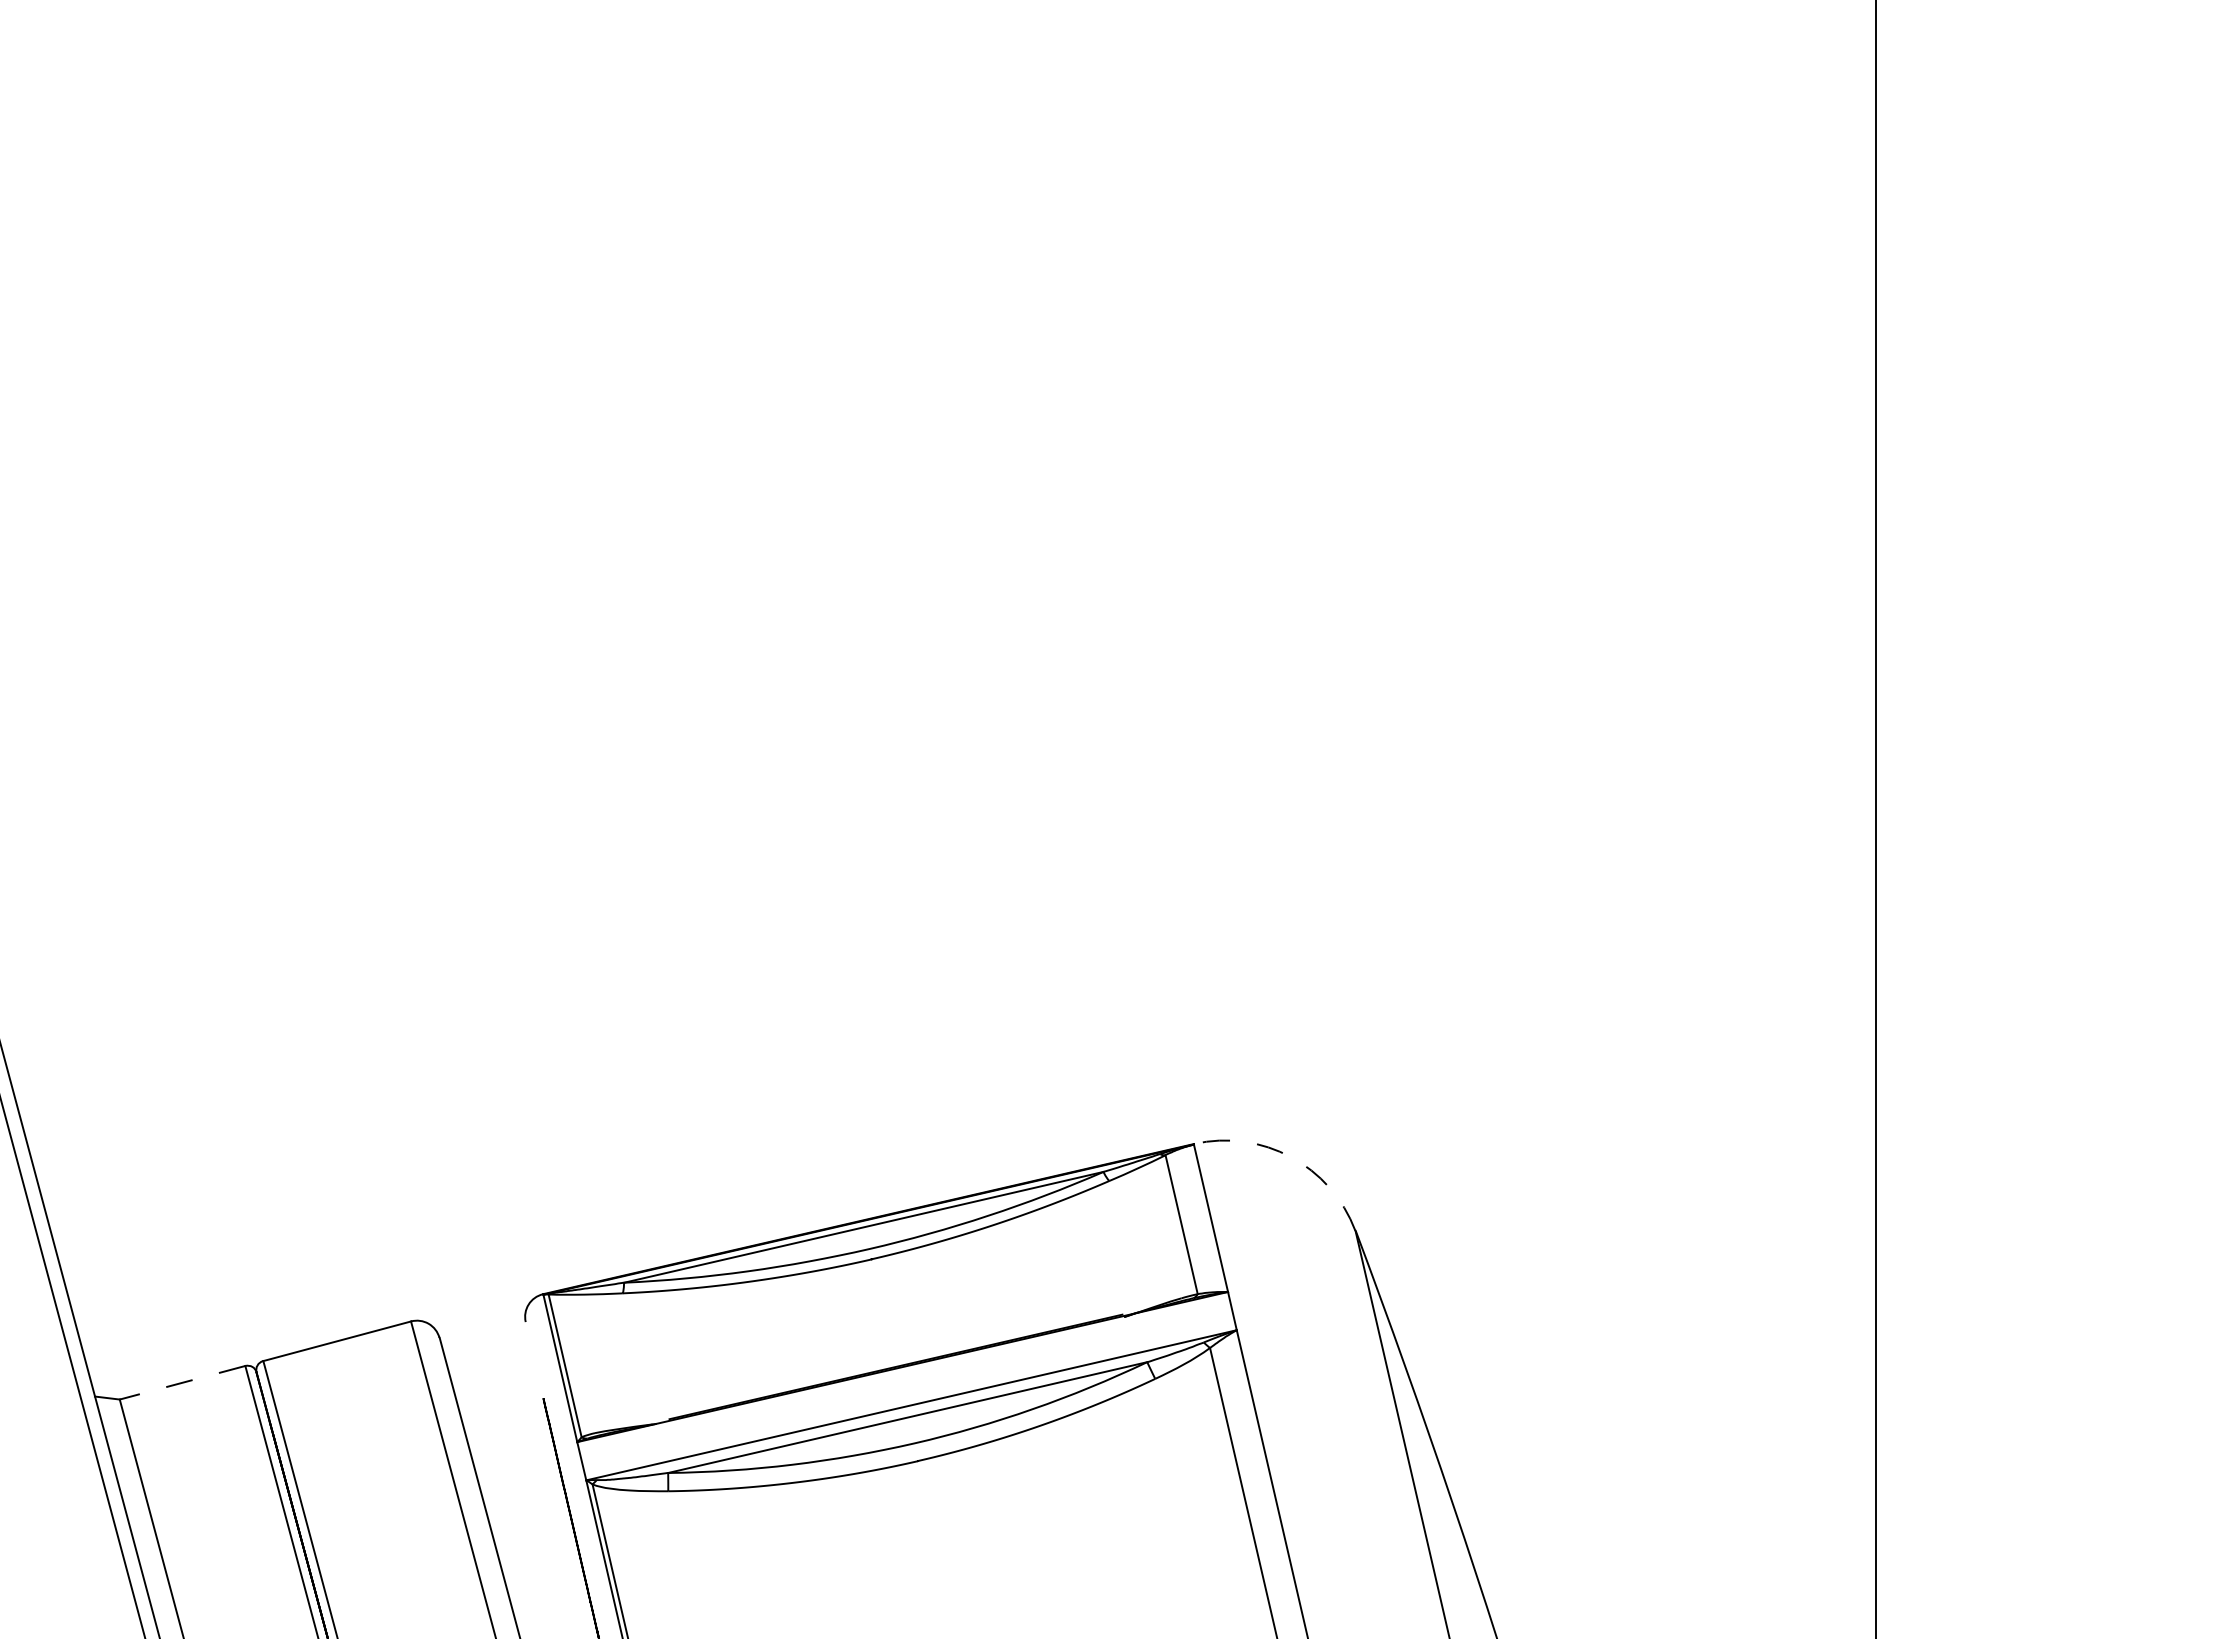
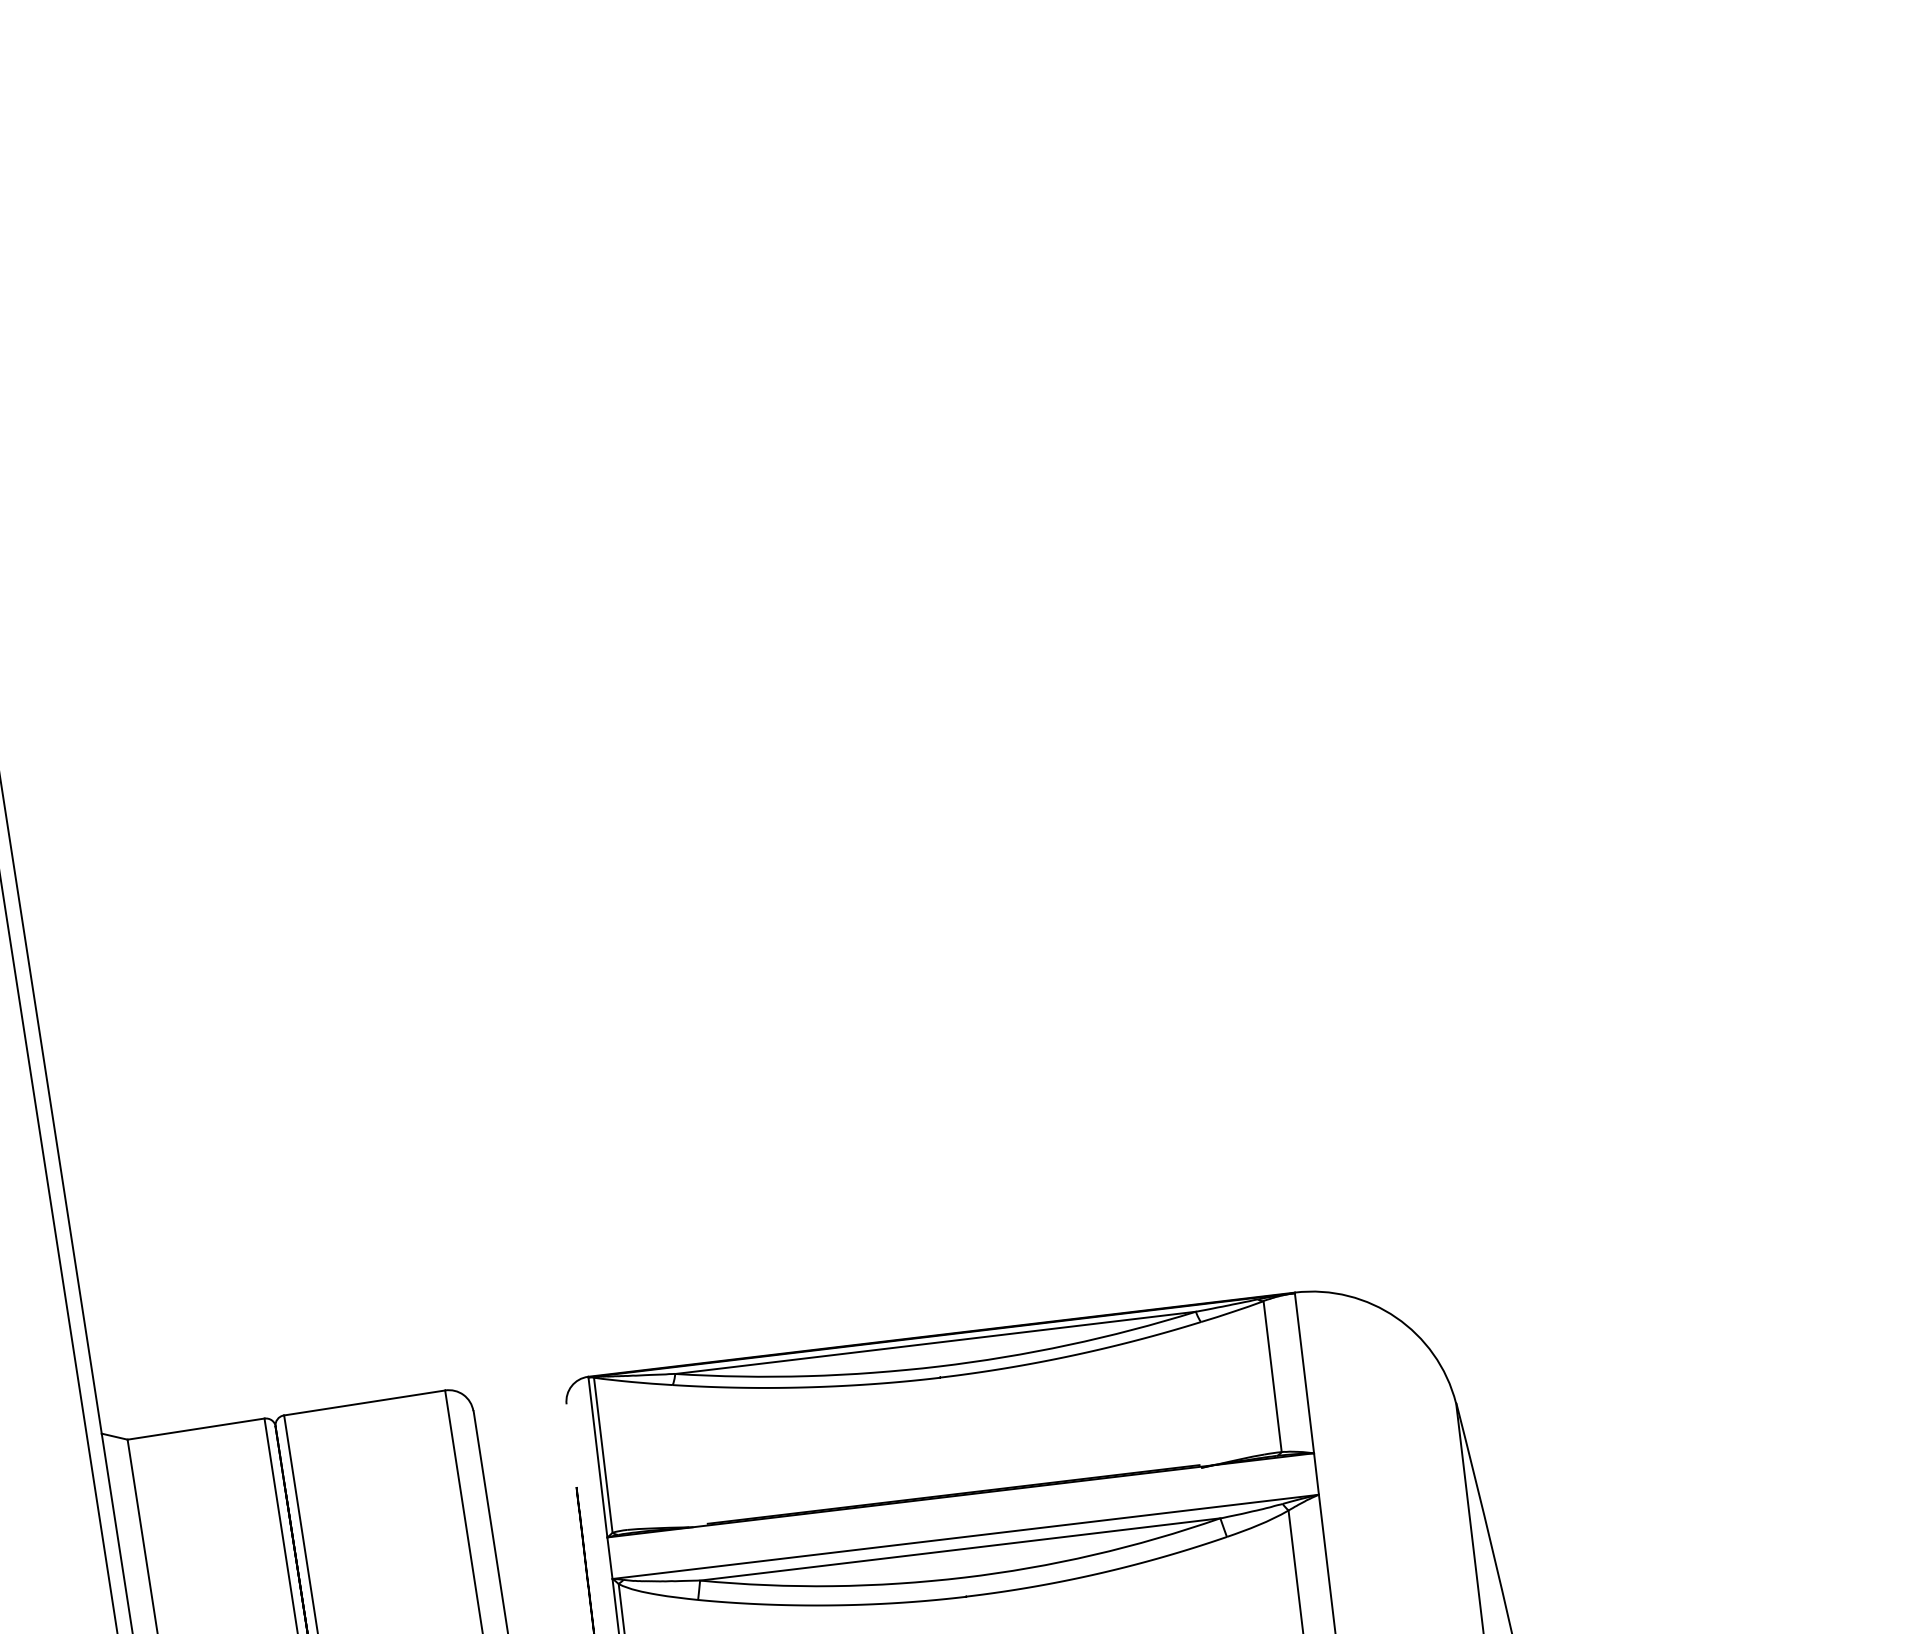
arc: (1290, 1157) -> (1395, 1317), dashed -> solid
line: (182, 1382) -> (196, 1428), dashed -> solid

